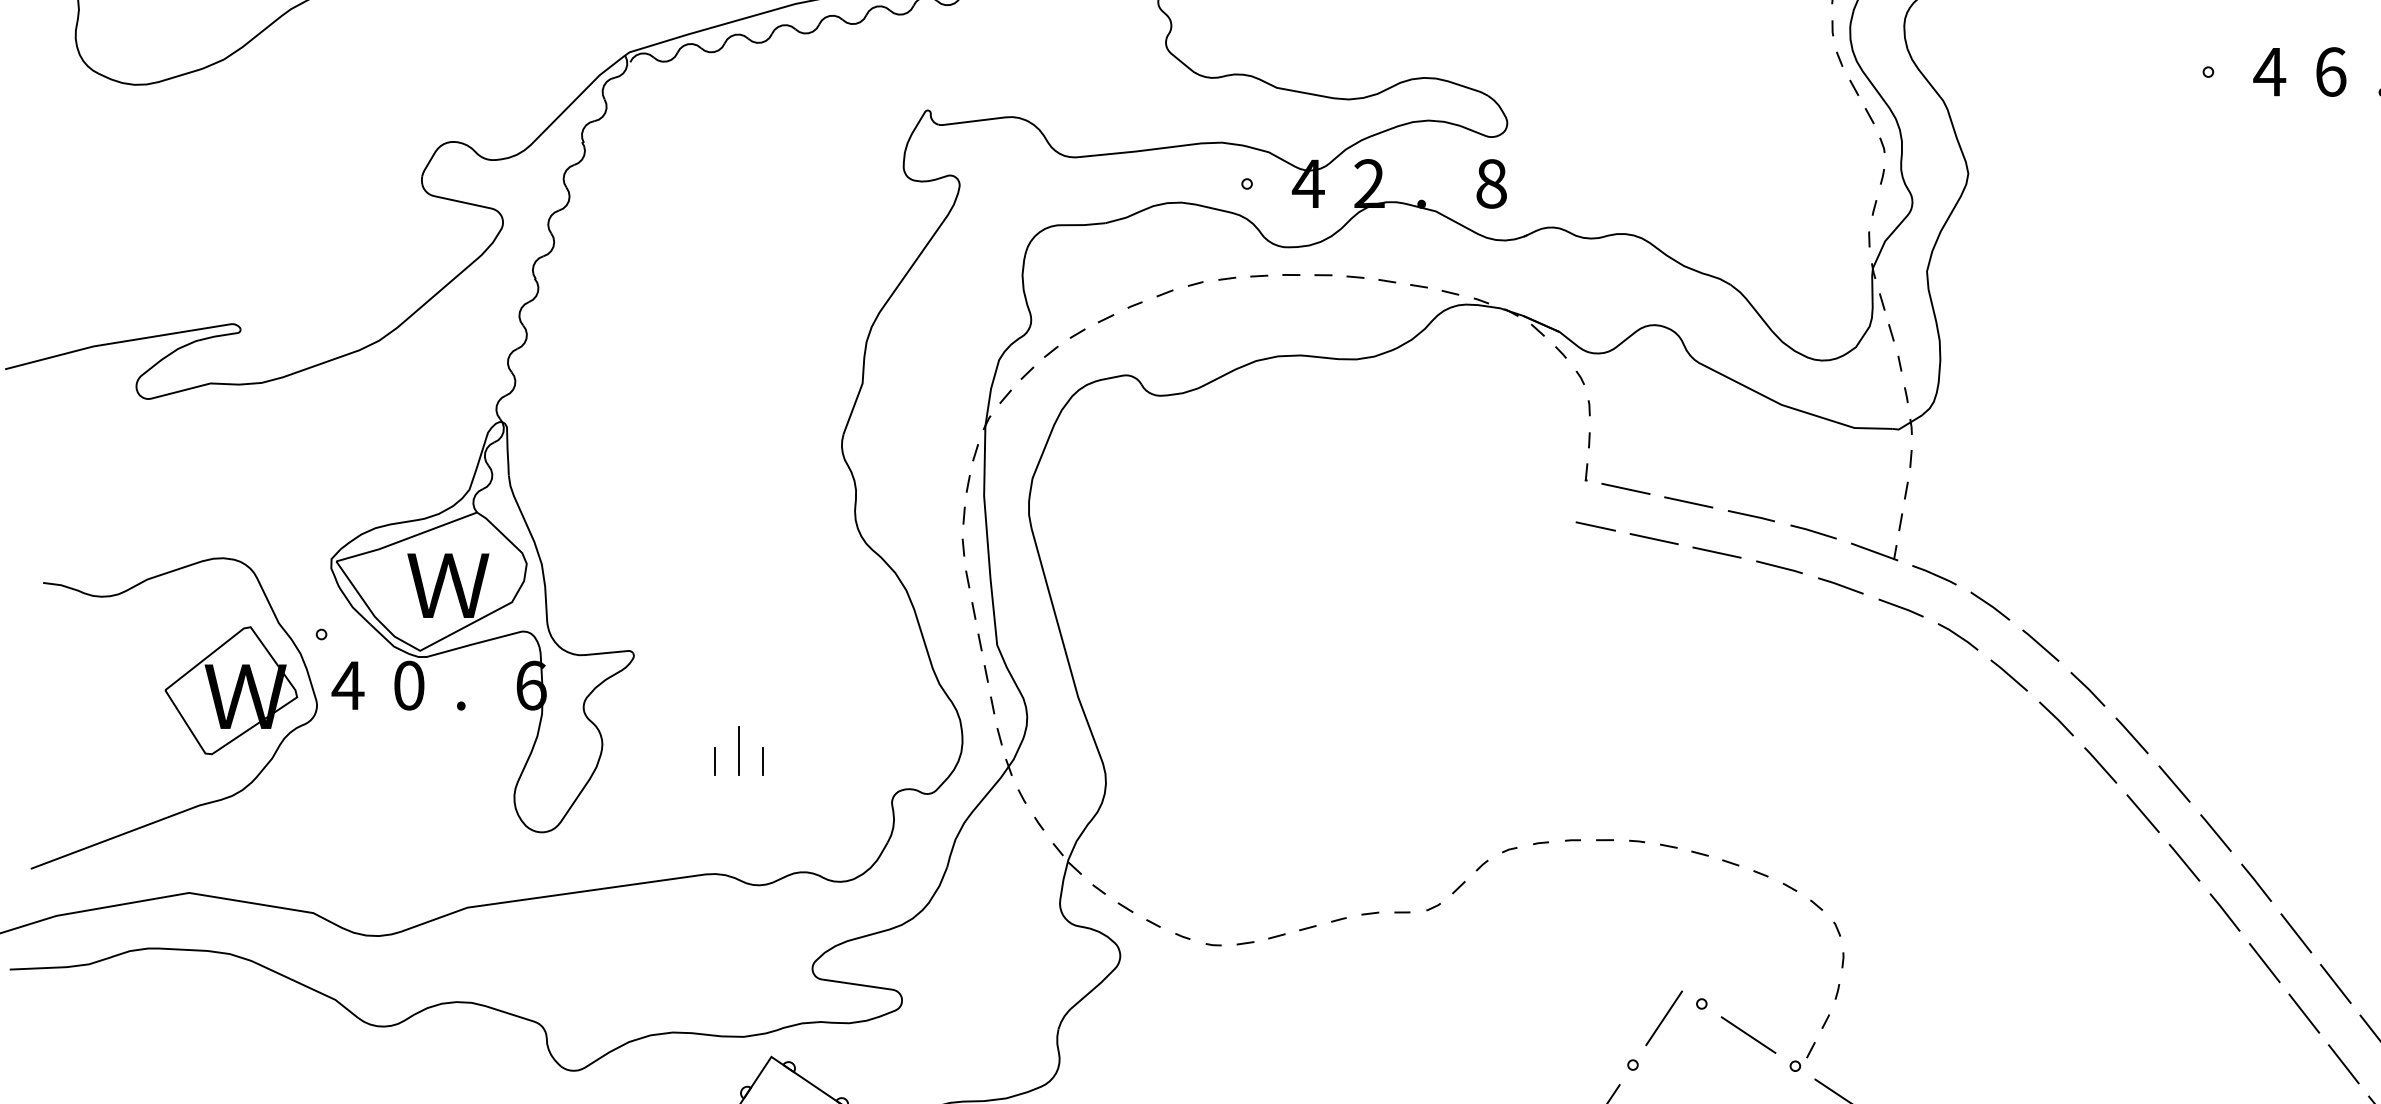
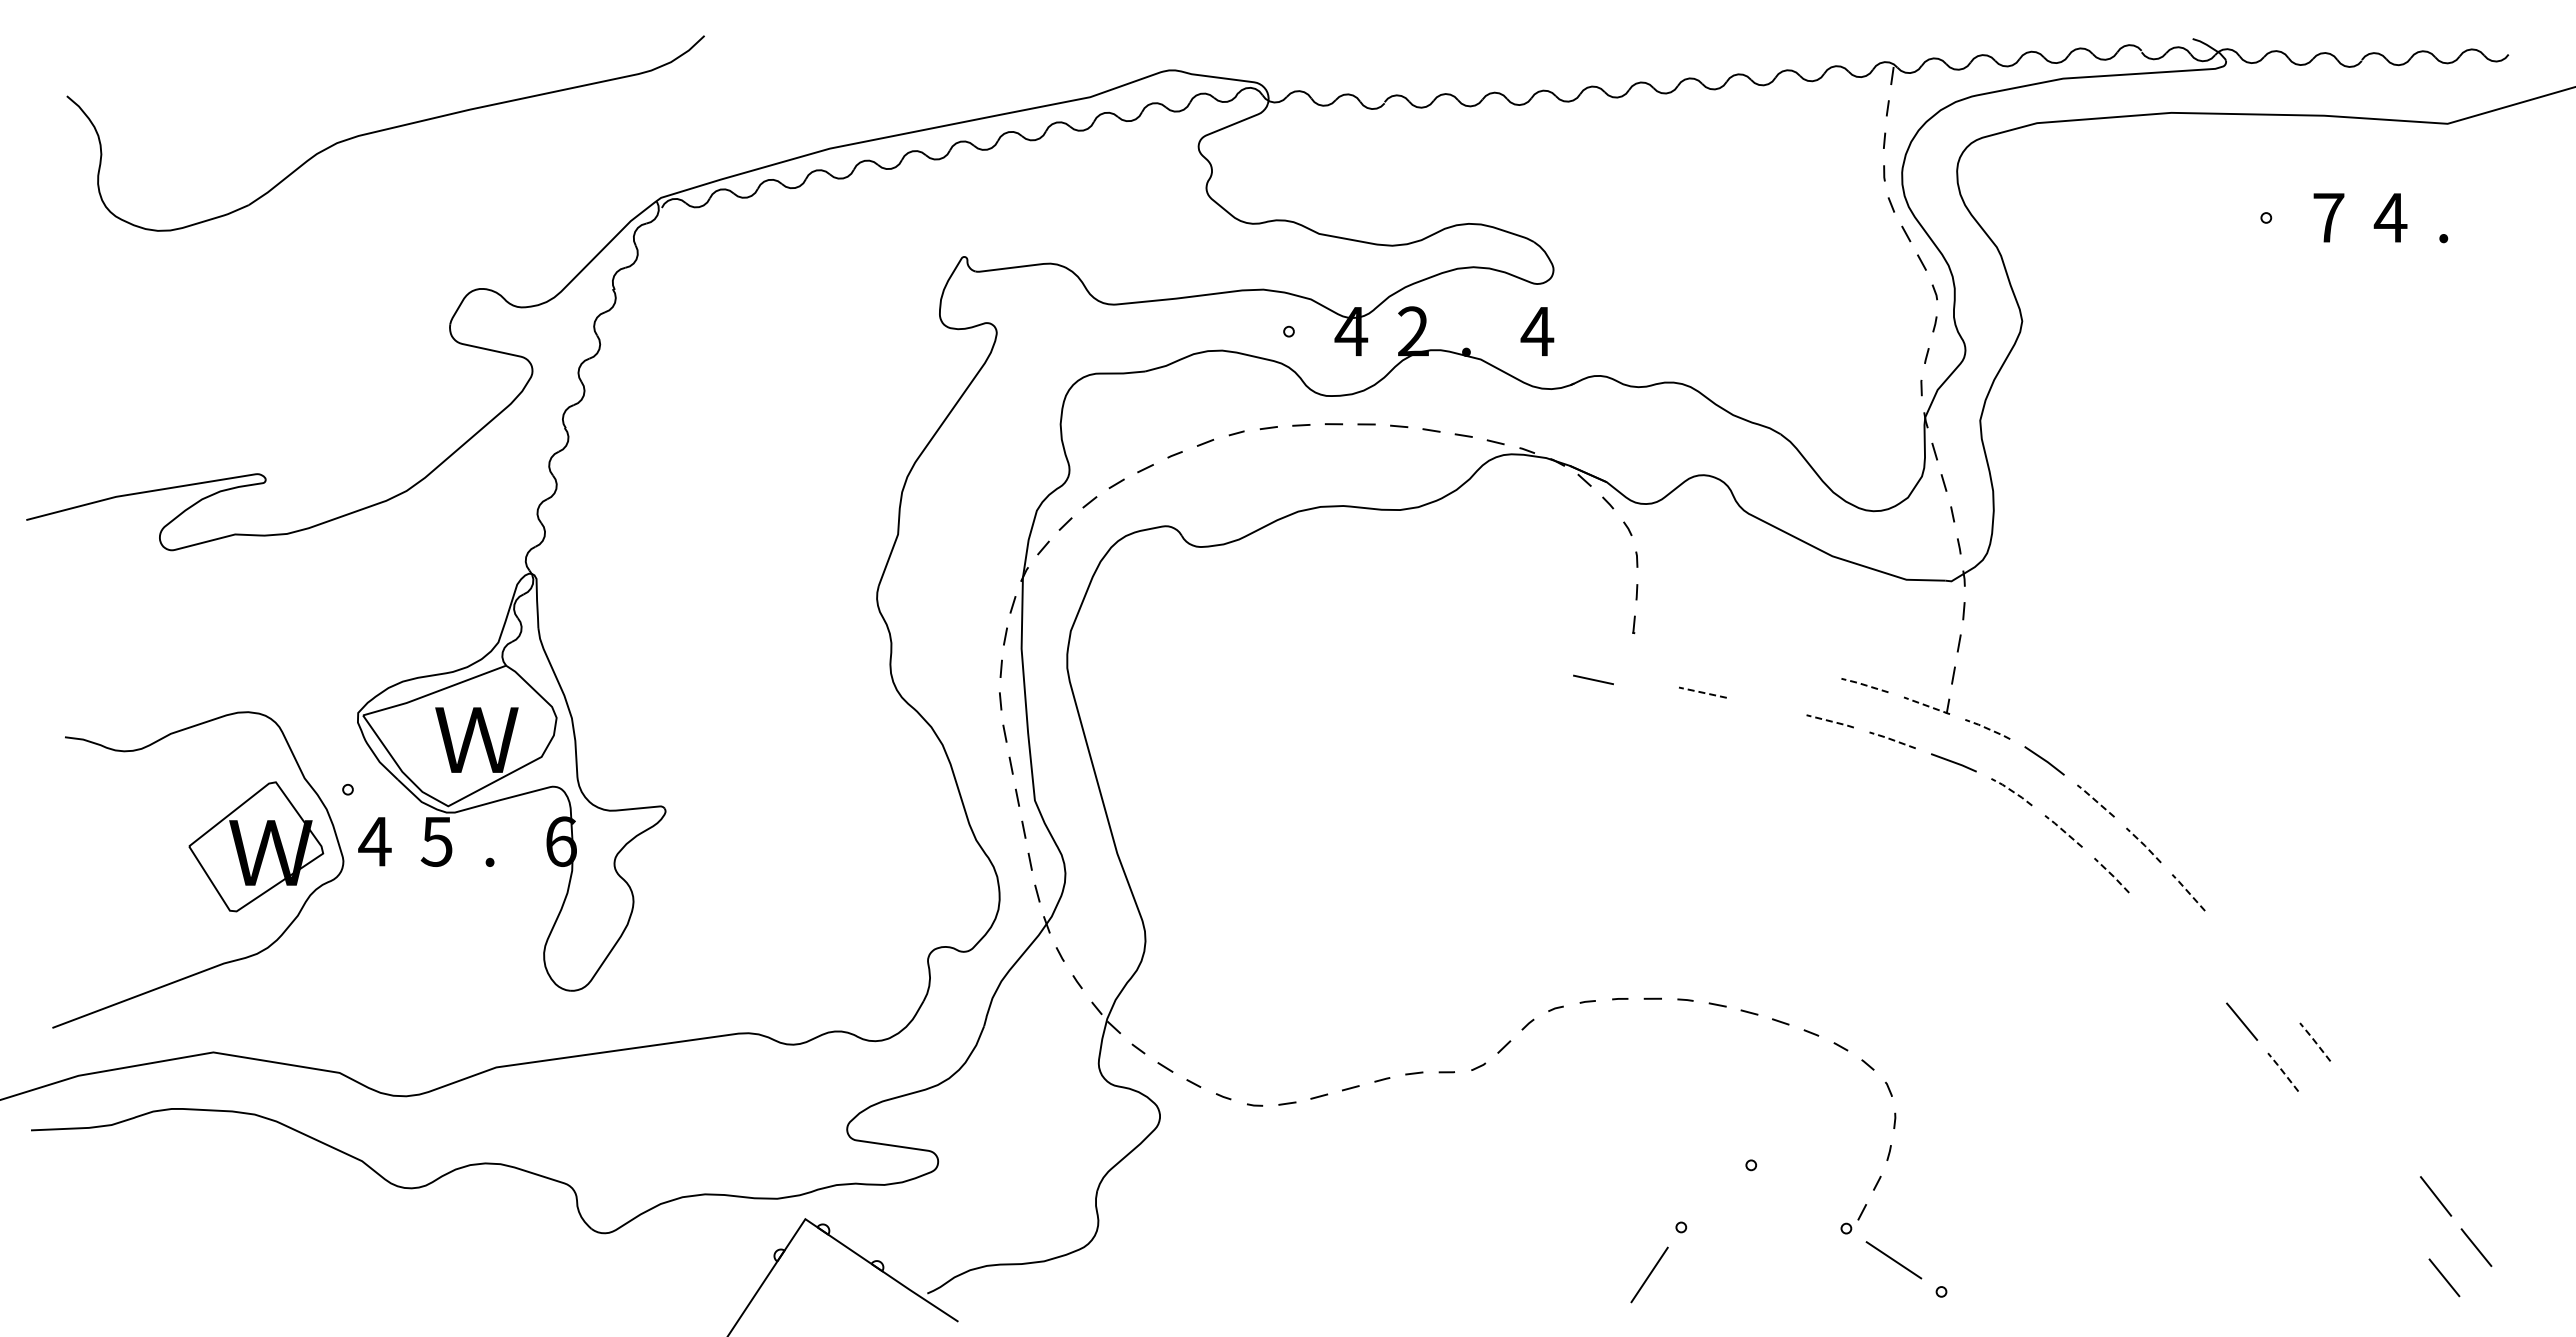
text: (2269, 71) -> (2328, 217), 4 -> 7
text: (2330, 71) -> (2390, 217), 6 -> 4
text: (1491, 183) -> (1537, 331), 8 -> 4
line: (1626, 488) -> (1674, 641), removed
line: (1688, 502) -> (1737, 655), removed
line: (1751, 516) -> (1801, 669), removed
line: (1595, 526) -> (1593, 679), moved
line: (1813, 531) -> (1864, 684), solid -> dashed
line: (1653, 538) -> (1702, 692), solid -> dashed
line: (1874, 551) -> (1926, 705), solid -> dashed
line: (1716, 552) -> (1766, 706), removed
line: (1779, 567) -> (1830, 721), solid -> dashed
line: (1934, 574) -> (1987, 728), solid -> dashed
line: (1839, 585) -> (1891, 739), solid -> dashed
line: (1958, 636) -> (2012, 791), solid -> dashed
line: (2040, 645) -> (2095, 800), solid -> dashed
line: (2008, 674) -> (2063, 830), solid -> dashed
text: (408, 685) -> (436, 841), 0 -> 5
line: (2088, 689) -> (2144, 845), solid -> dashed
line: (2057, 718) -> (2112, 875), solid -> dashed
line: (2131, 734) -> (2188, 891), solid -> dashed
line: (739, 750) -> (772, 907), removed
line: (715, 761) -> (748, 918), removed
line: (763, 761) -> (797, 918), removed
line: (2100, 765) -> (2156, 922), removed
line: (2174, 783) -> (2231, 941), removed
line: (2142, 813) -> (2199, 971), removed
line: (2216, 832) -> (2274, 991), removed
line: (2255, 881) -> (2314, 1040), solid -> dashed
line: (2224, 911) -> (2282, 1071), solid -> dashed
line: (2296, 933) -> (2355, 1093), removed
line: (2264, 962) -> (2323, 1123), removed
line: (2335, 983) -> (2395, 1144), removed
line: (2303, 1012) -> (2363, 1174), removed
line: (1663, 1017) -> (1712, 1179), removed
line: (1748, 1034) -> (1798, 1196), removed
line: (2343, 1064) -> (2403, 1226), removed

